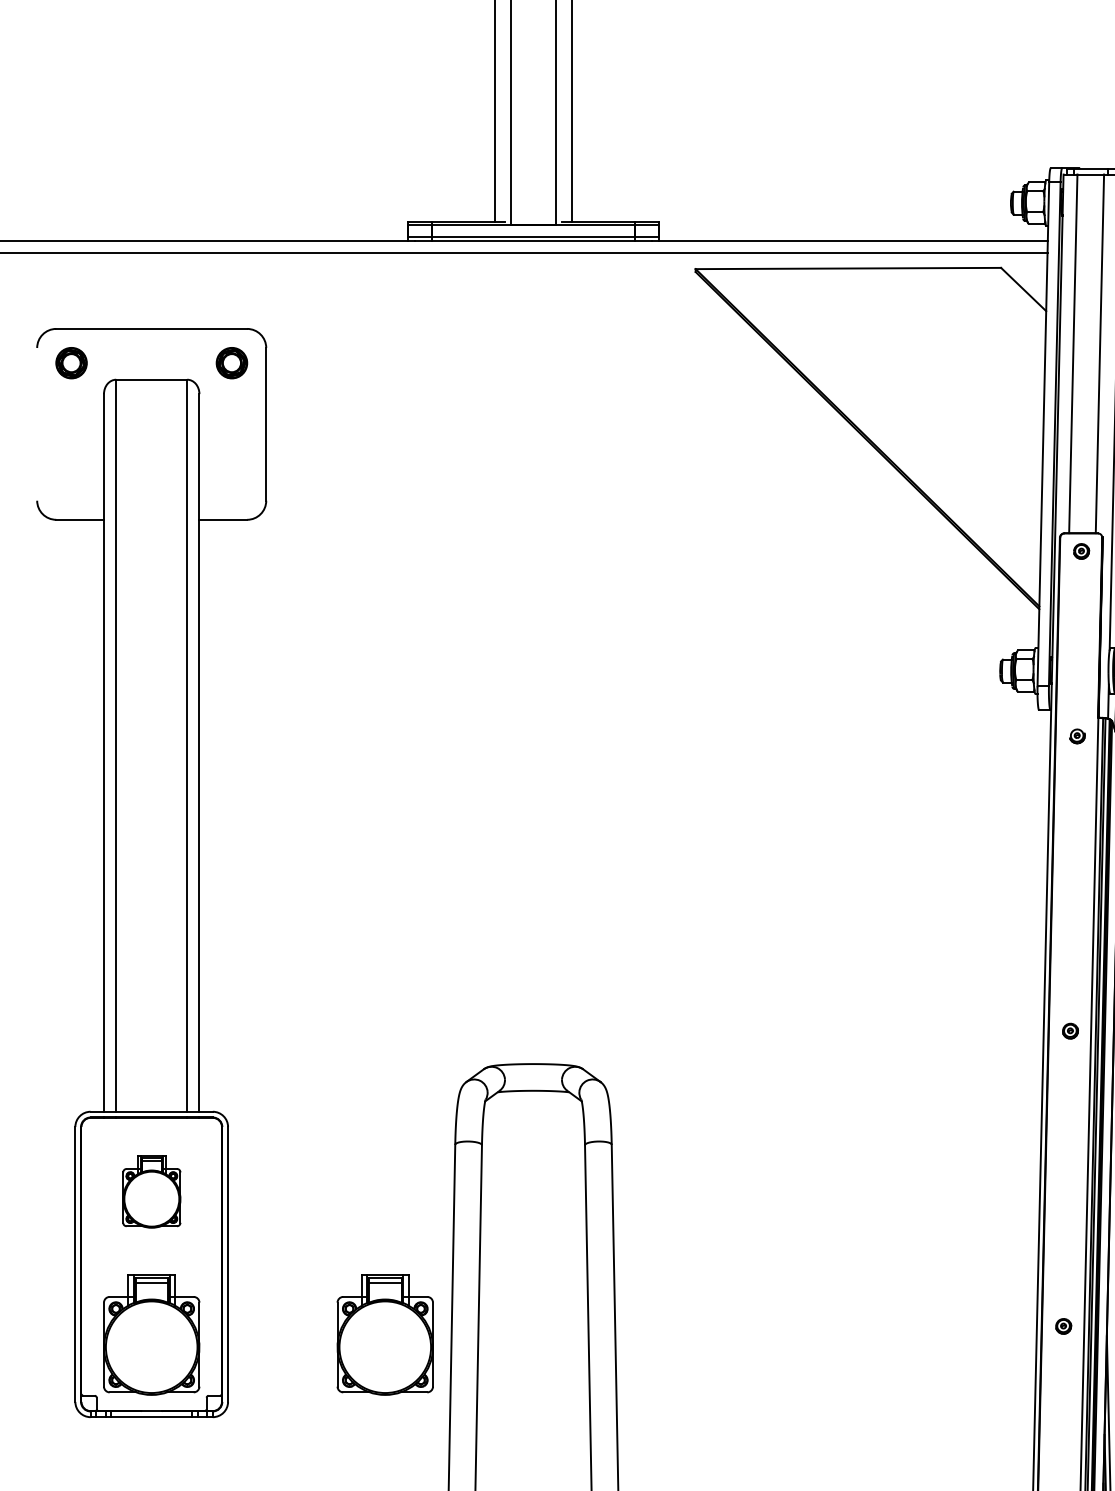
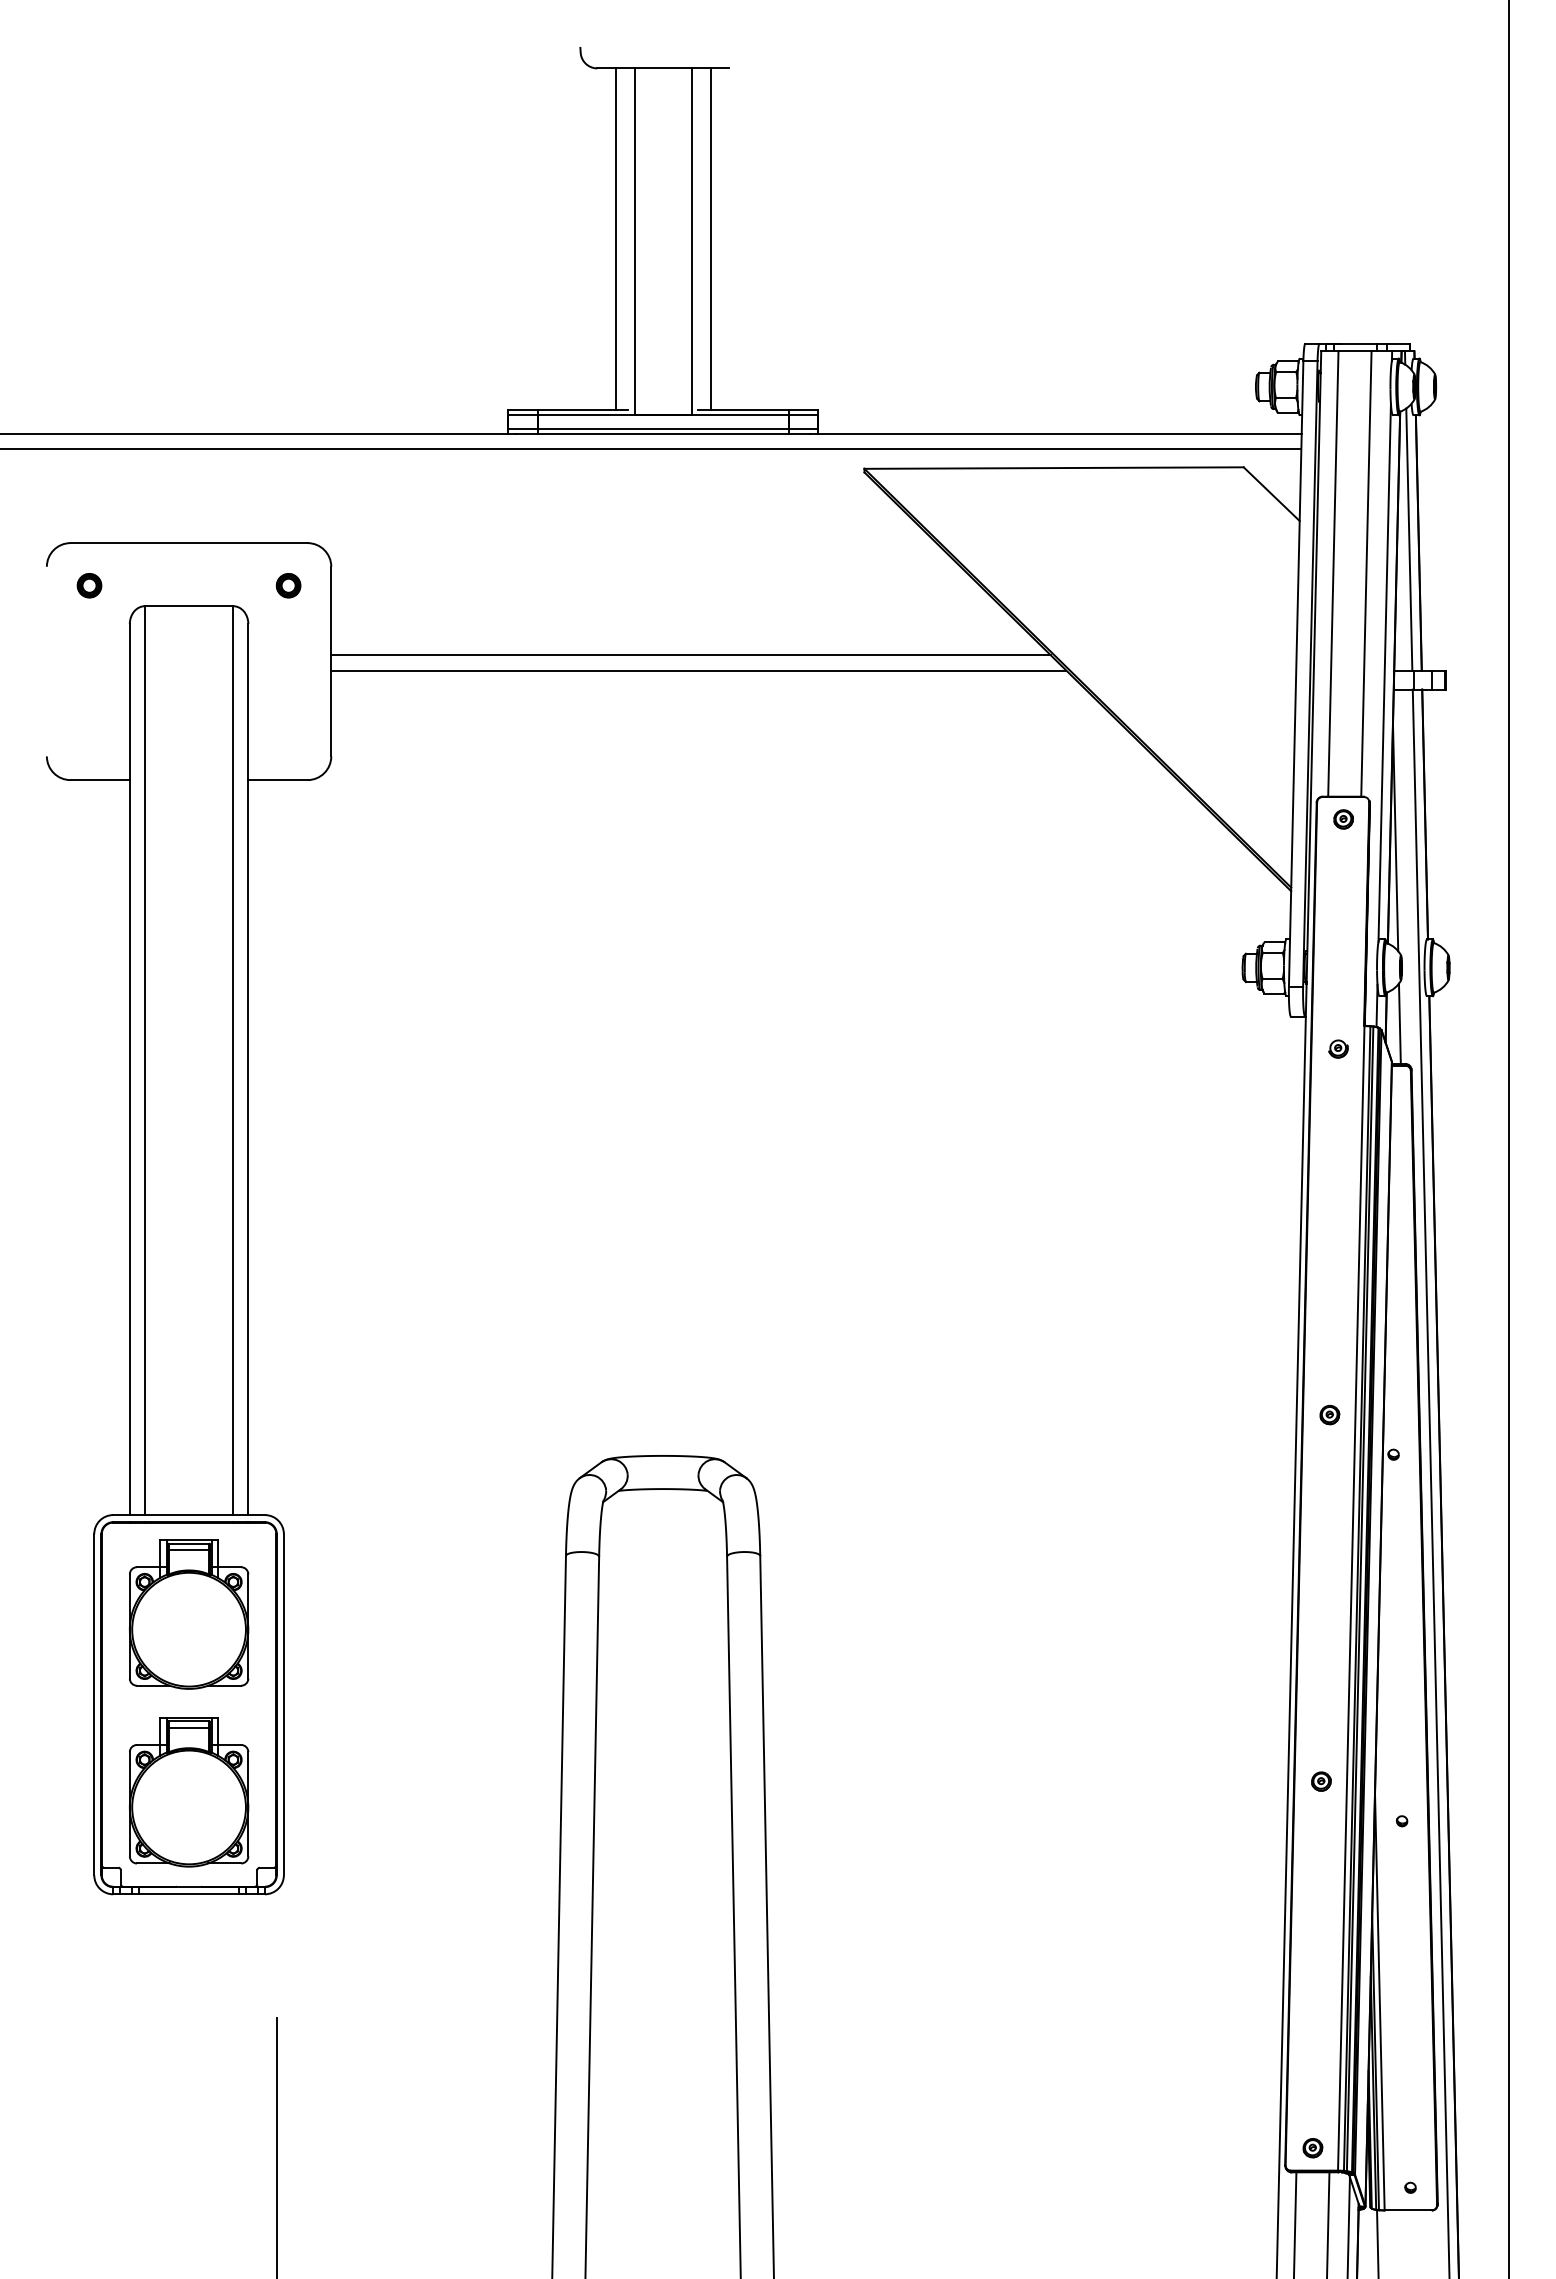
part: (71, 363) -> (89, 585), size x0.62
part: (231, 363) -> (288, 585), size x0.62
line: (555, 419) -> (690, 655), added
line: (562, 431) -> (698, 670), added
part: (152, 1191) -> (189, 1614), size x1.67
part: (385, 1335) -> (479, 1792), removed

